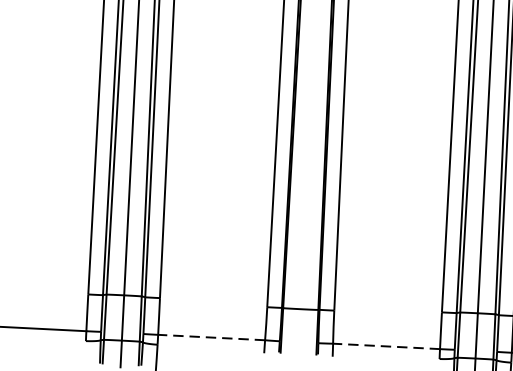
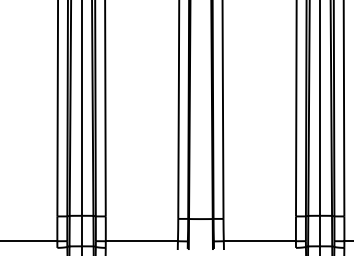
line: (211, 337) -> (141, 241), dashed -> solid
line: (385, 346) -> (259, 241), dashed -> solid

